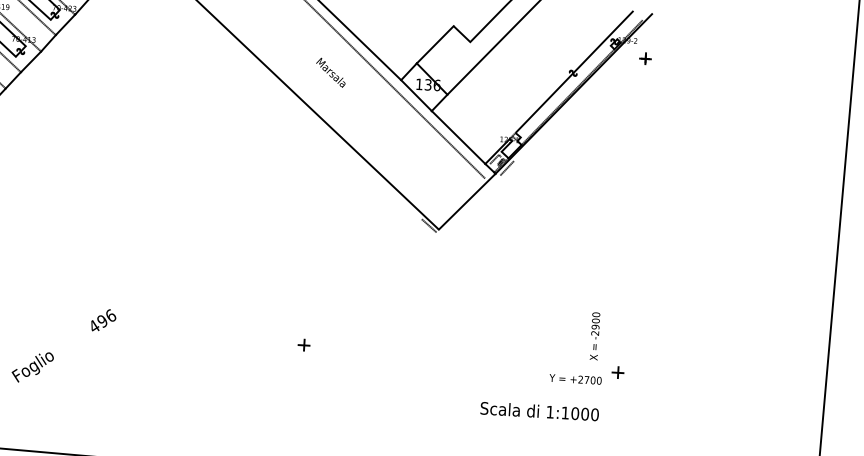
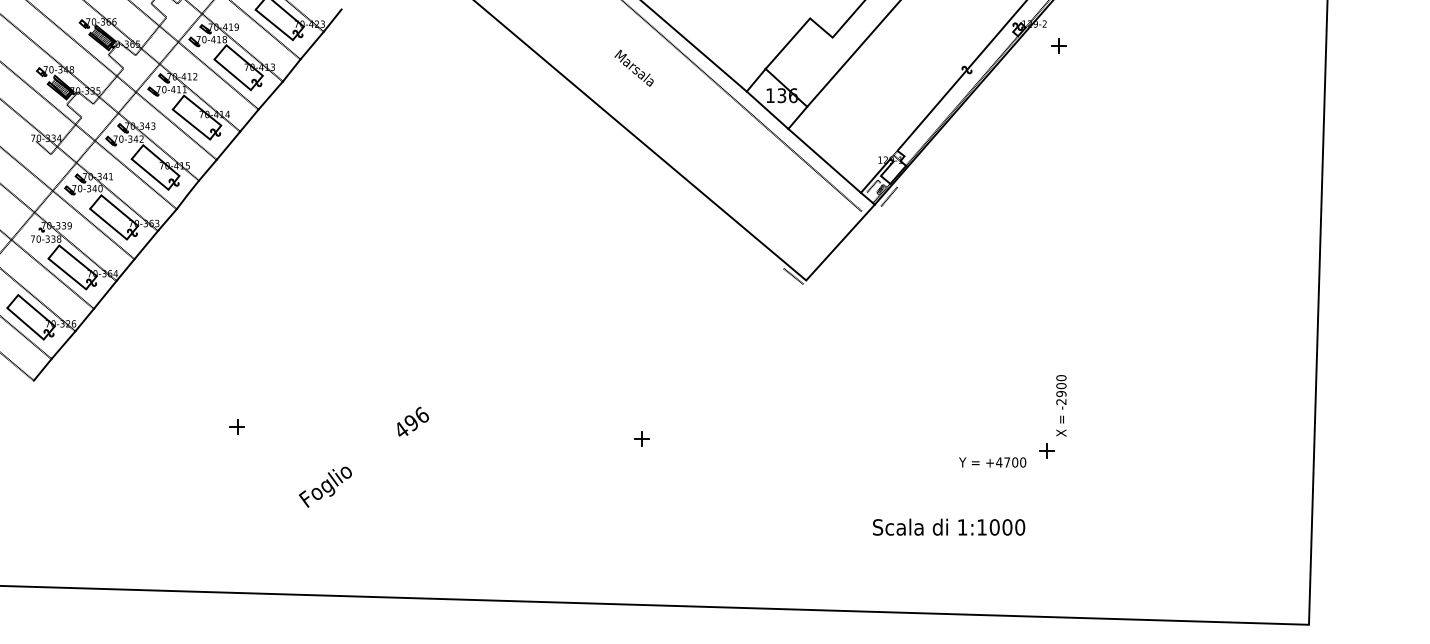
text: (330, 72) -> (633, 67), moved
text: (595, 336) -> (1061, 405), moved
text: (63, 345) -> (363, 456), moved
text: (580, 379) -> (999, 462), +2700 -> +4700
text: (540, 410) -> (949, 526), moved

